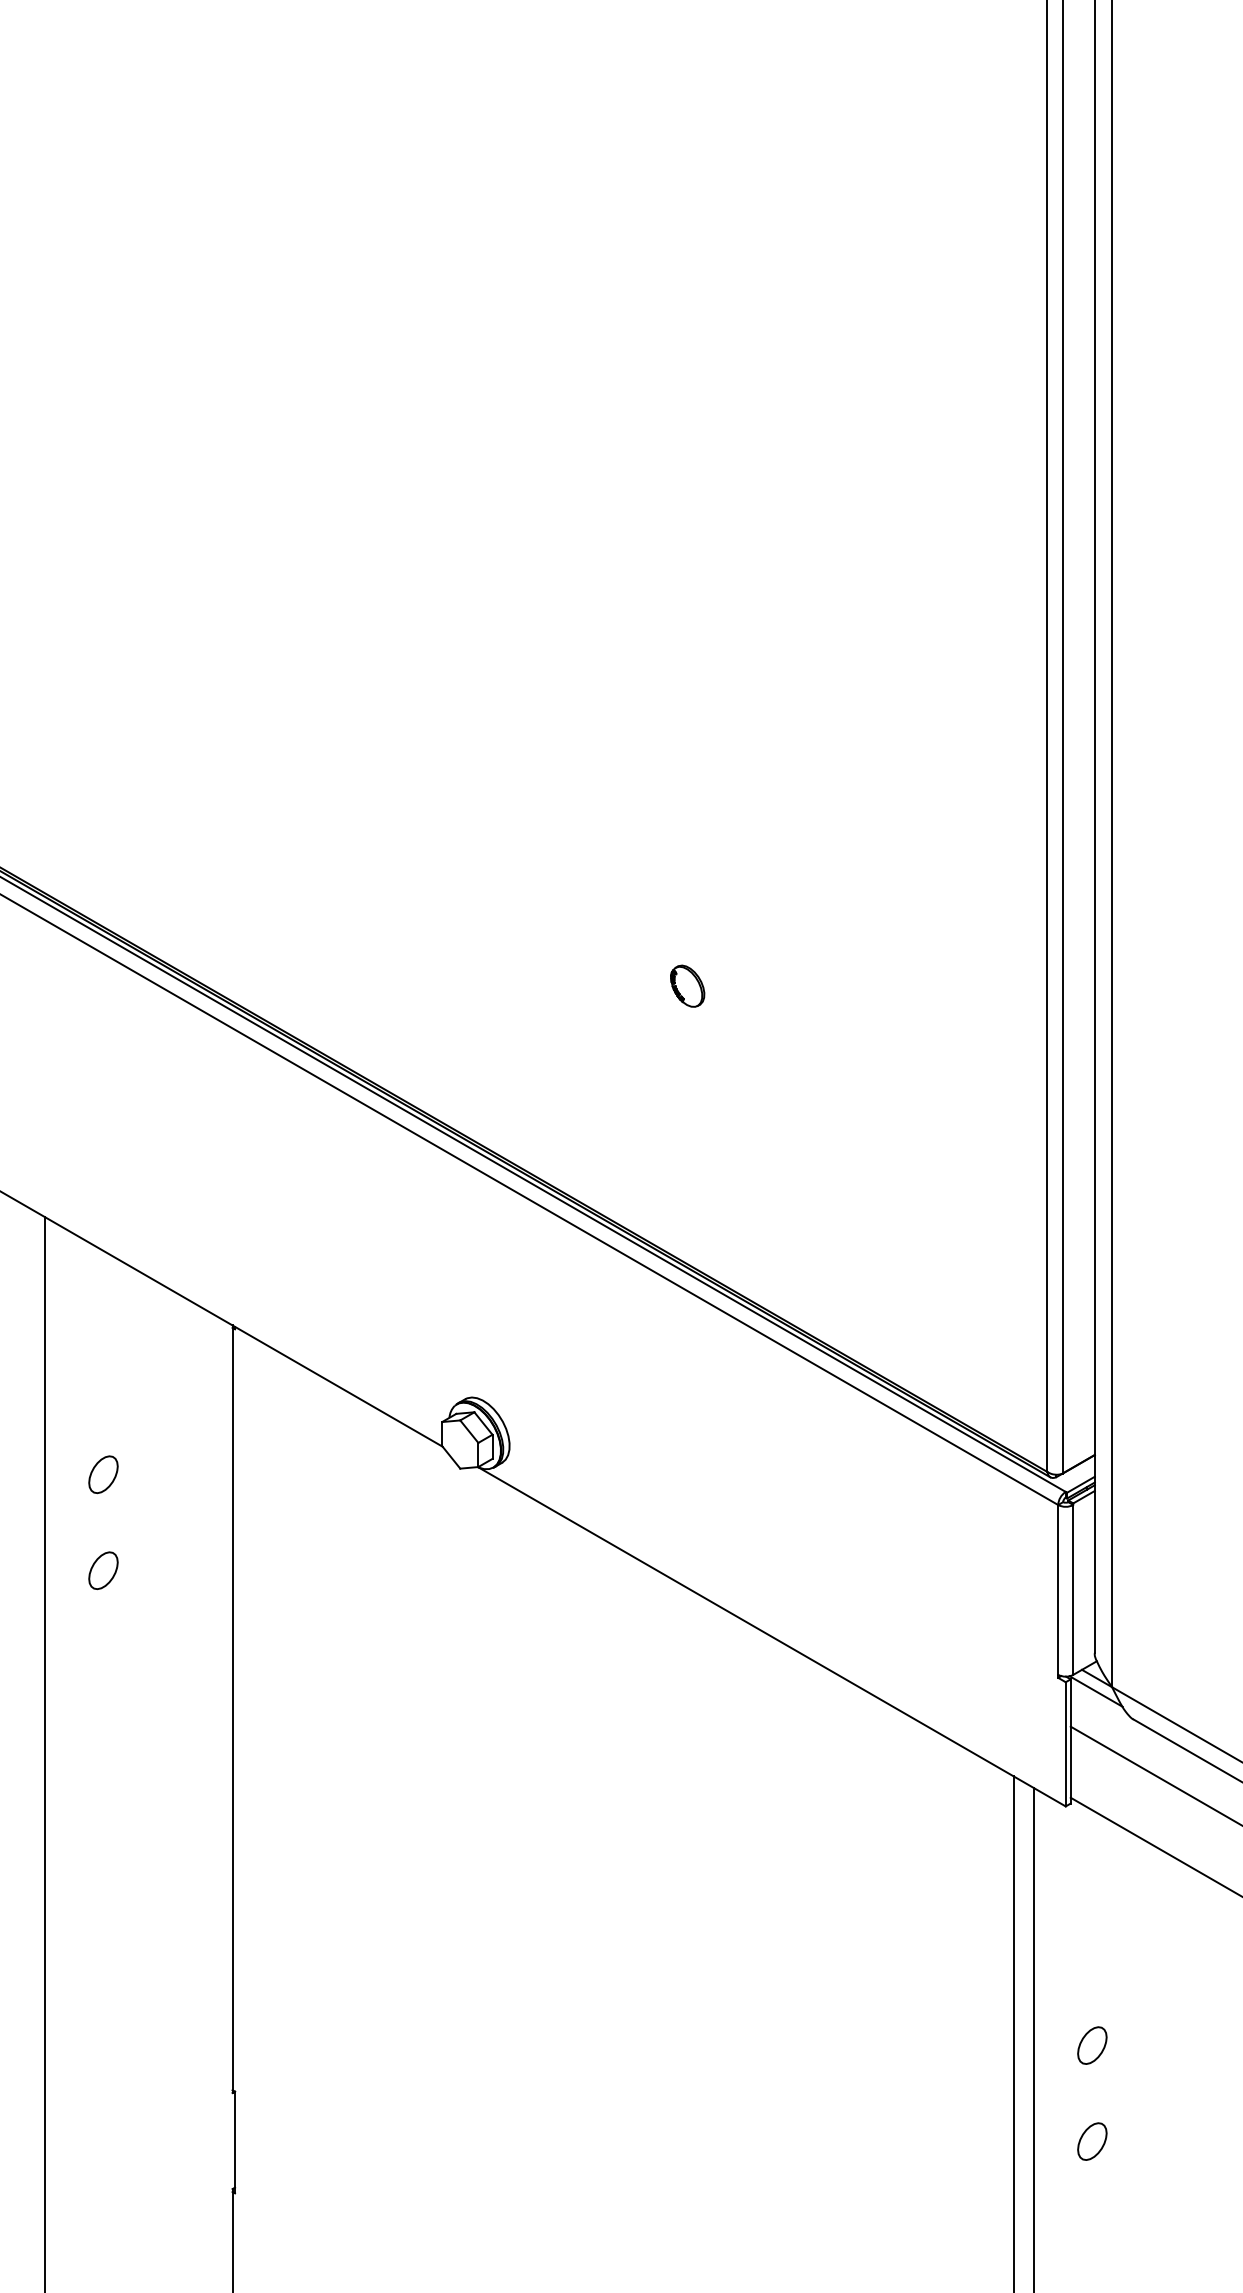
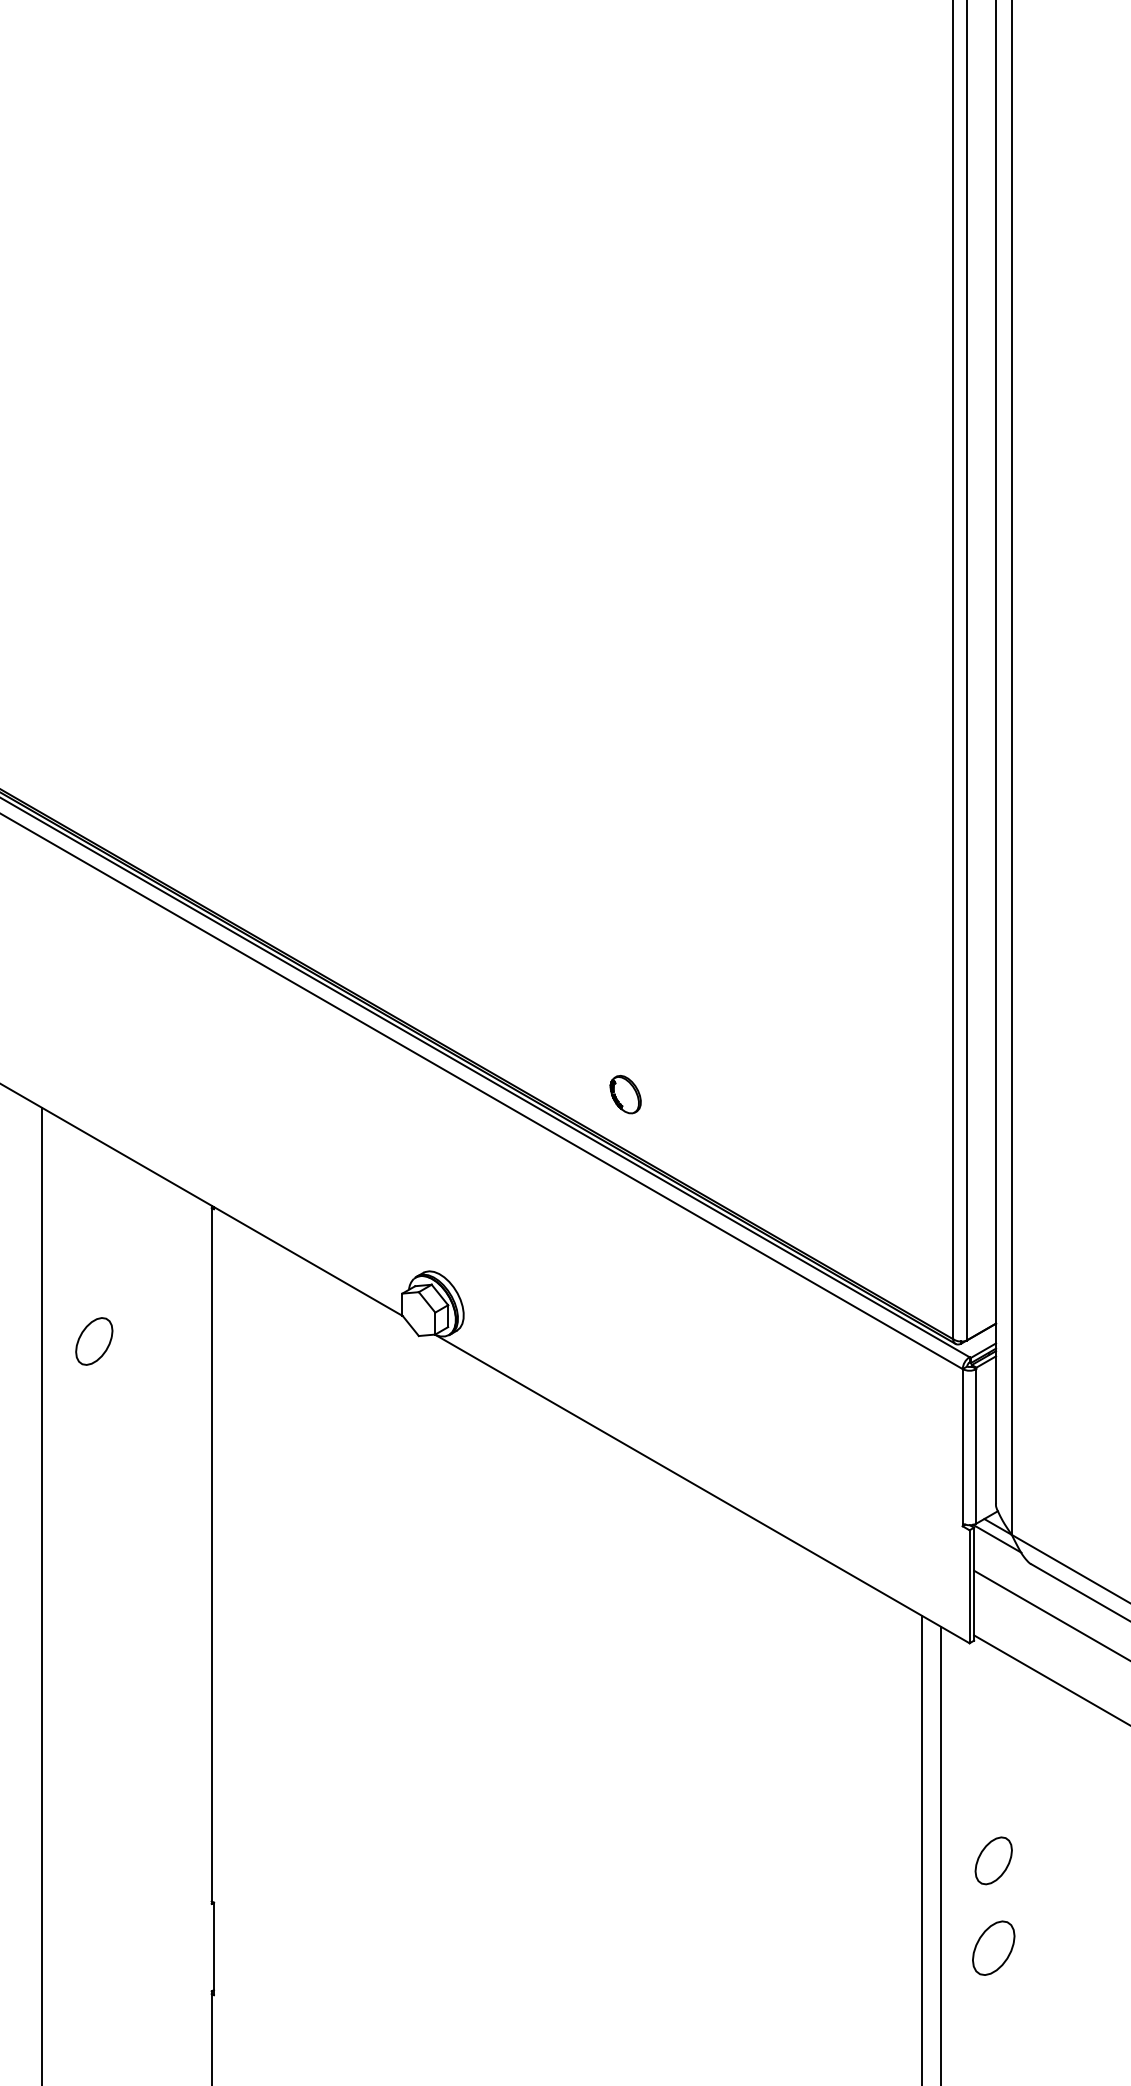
part: (687, 985) -> (625, 1093), moved
part: (103, 1474) -> (94, 1341), size x1.4
part: (103, 1570) -> (94, 1428), removed
part: (1092, 2045) -> (993, 1860), size x1.4
part: (1092, 2141) -> (993, 1948), size x1.6

